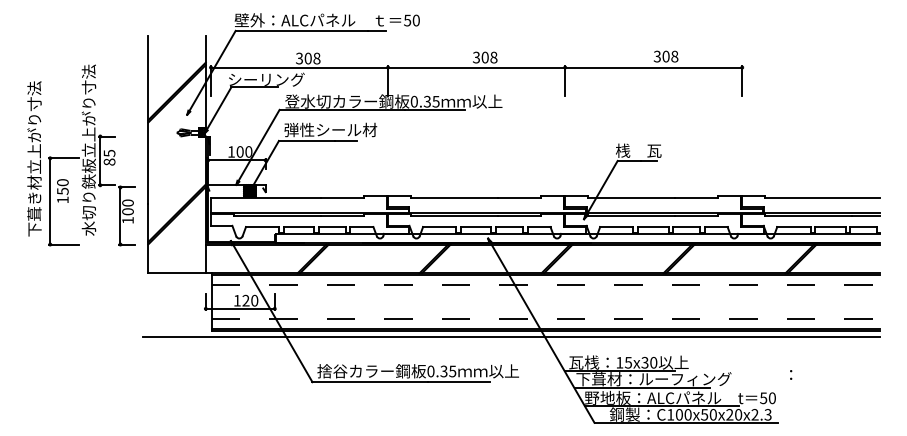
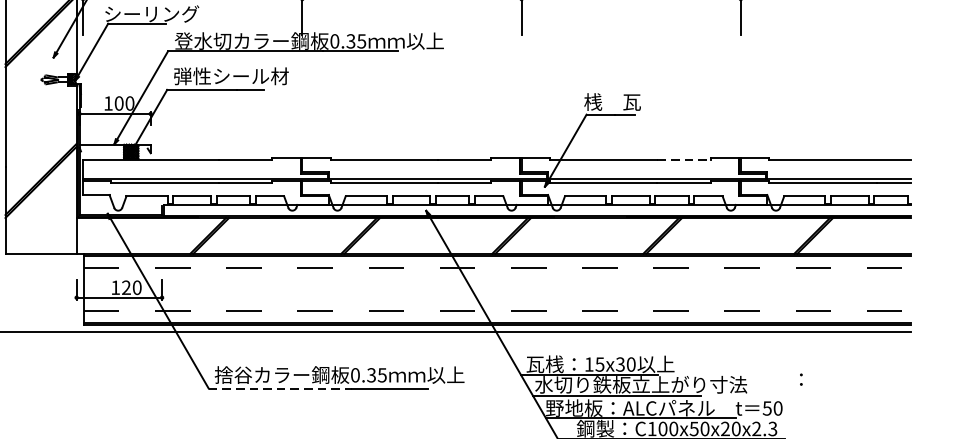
line: (696, 197) -> (684, 159), solid -> dashed
text: (661, 379) -> (640, 385), 下葺材：ルーフィング -> 水切り鉄板立上がり寸法
line: (370, 382) -> (280, 388), solid -> dashed

